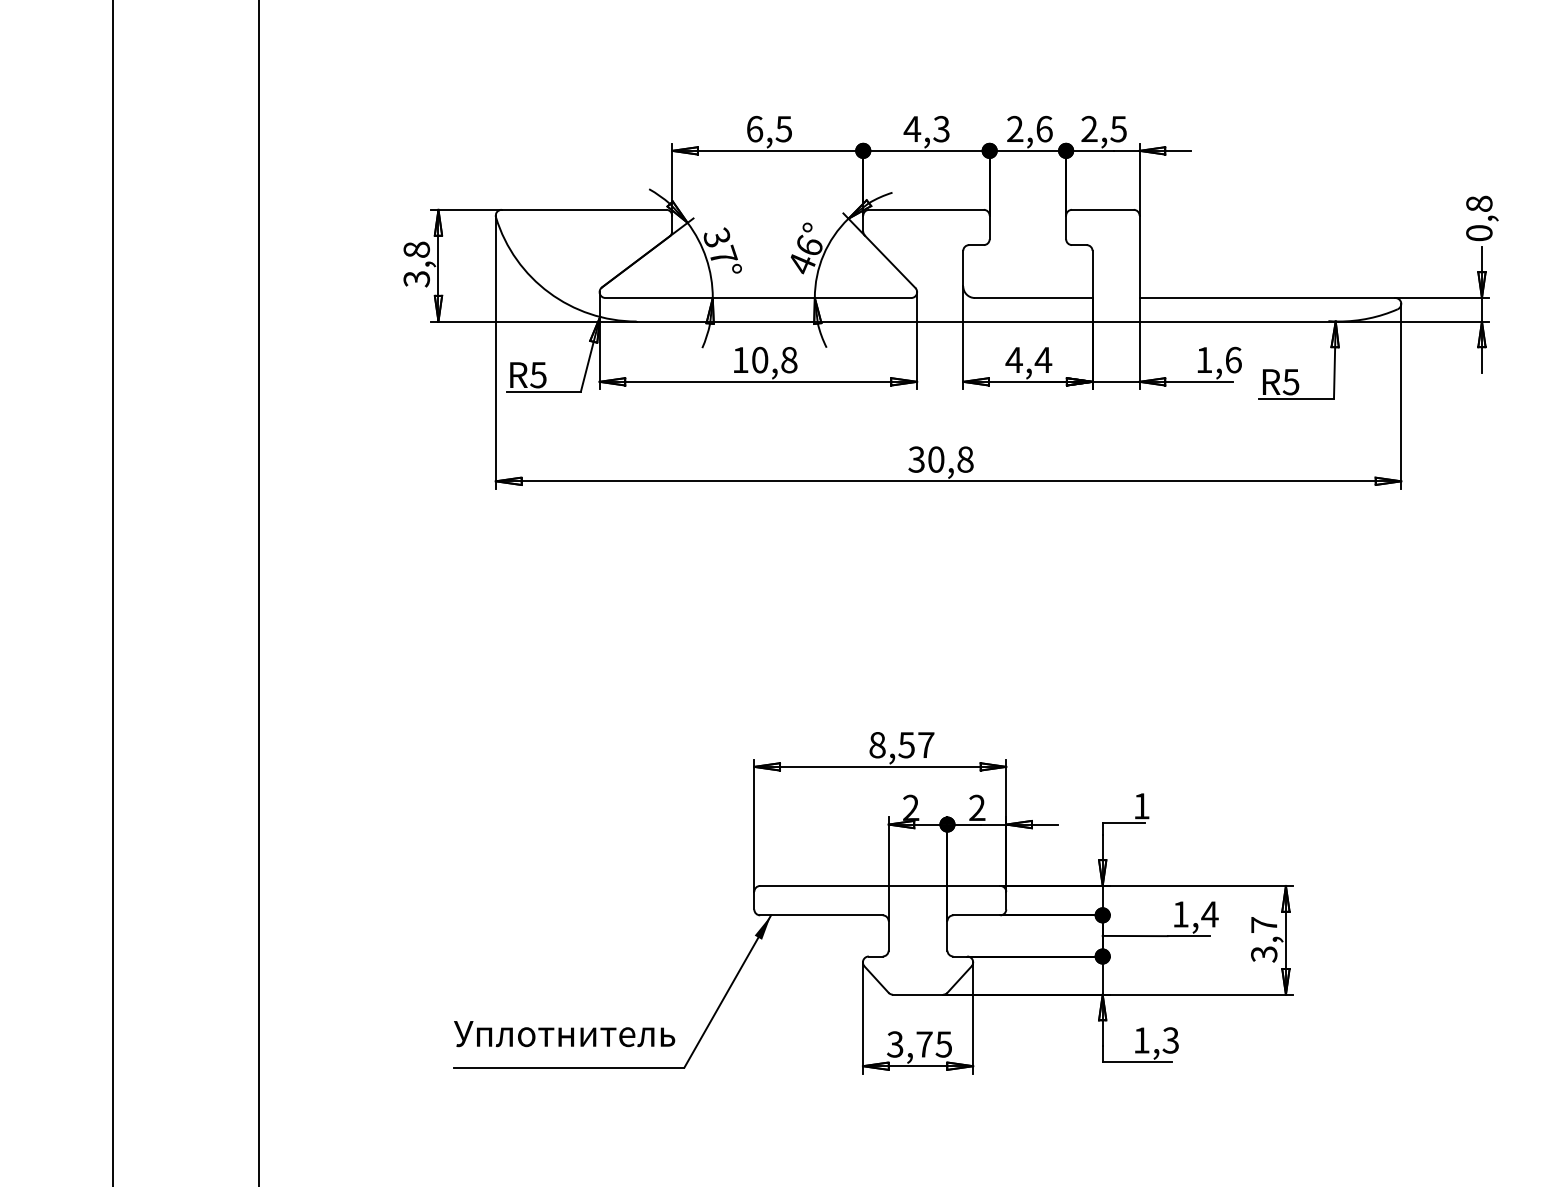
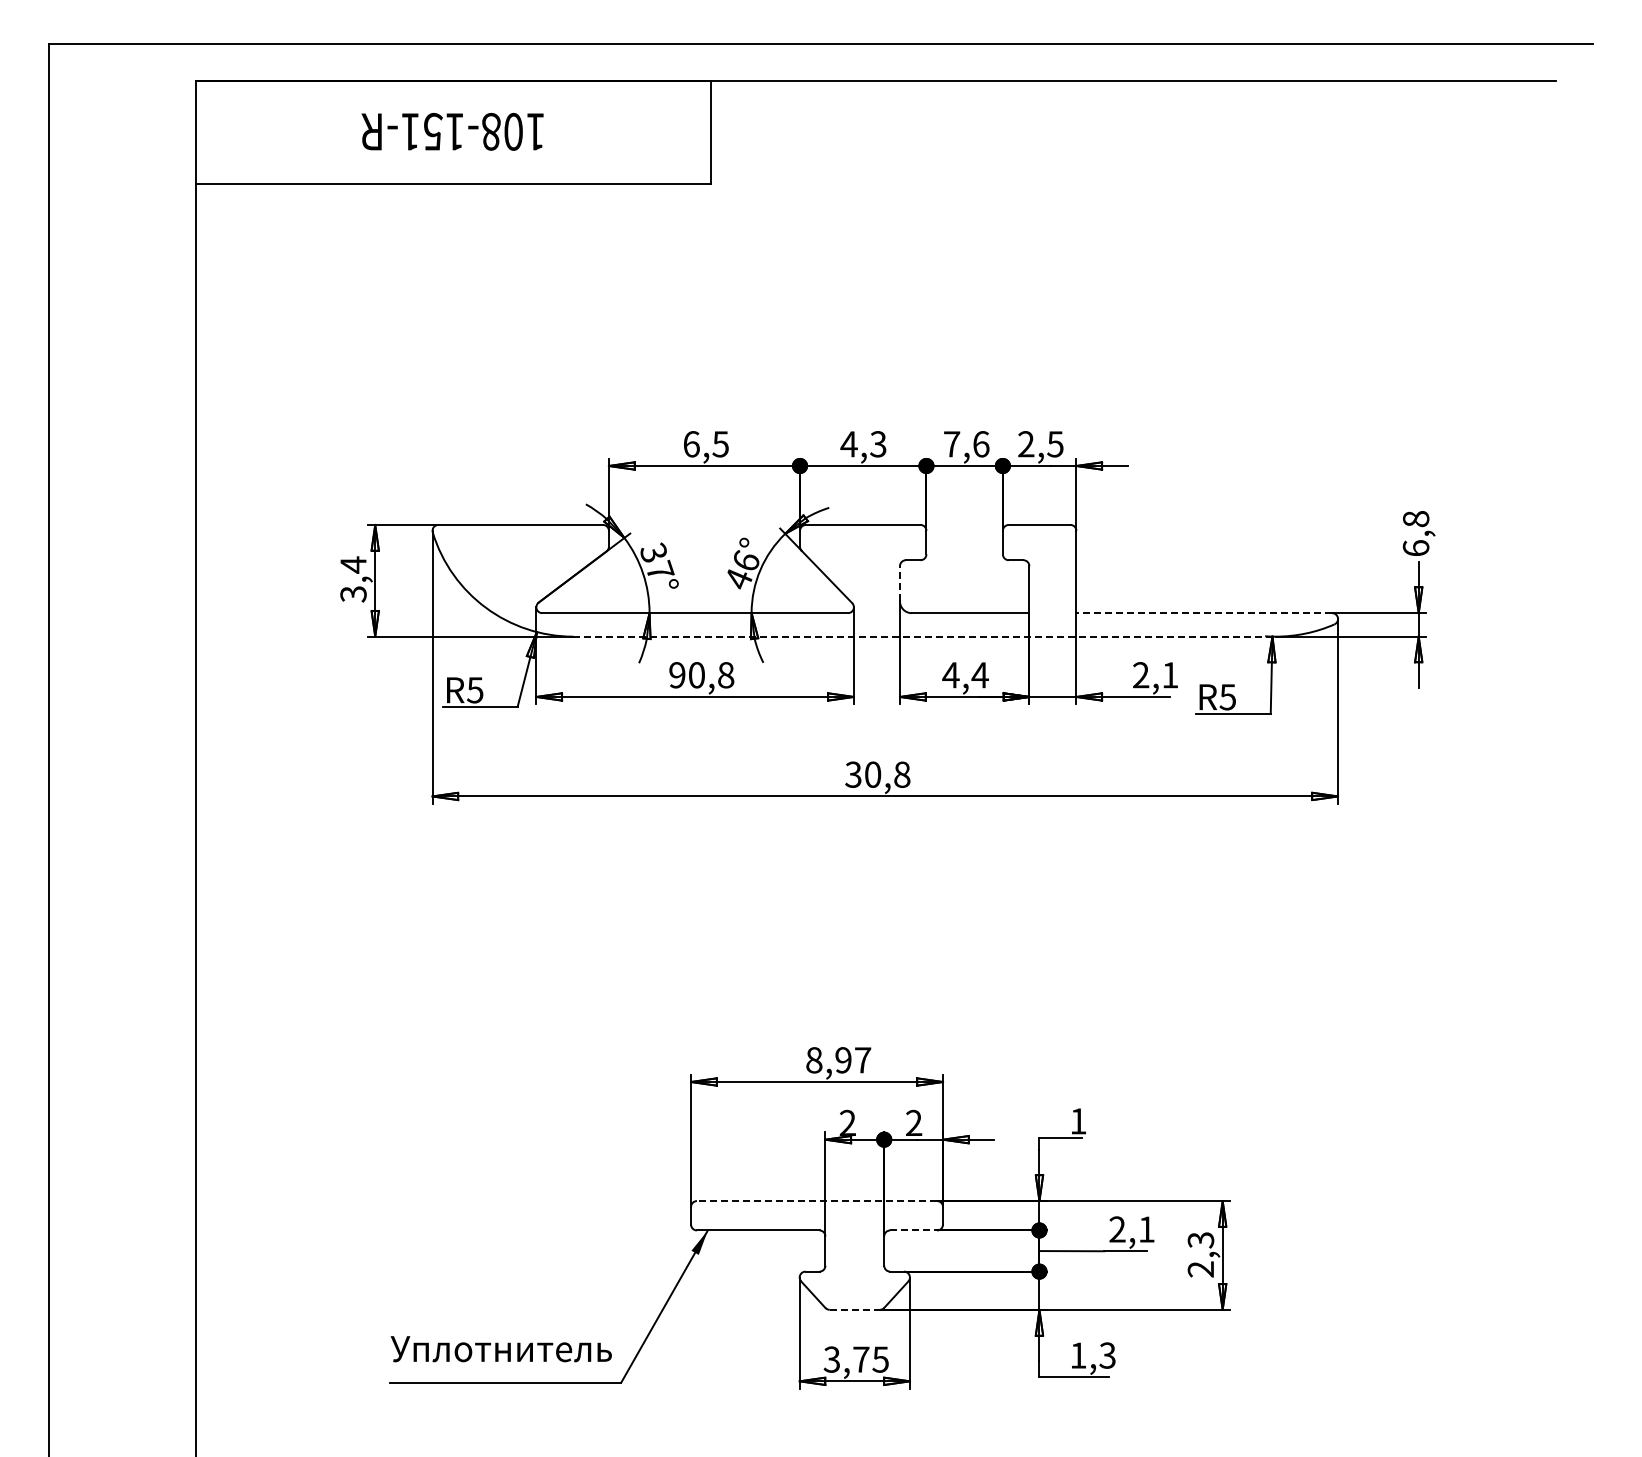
text: (1015, 129) -> (952, 444), 2,6 -> 7,6
text: (1478, 233) -> (1415, 548), 0,8 -> 6,8
text: (416, 249) -> (353, 564), 3,8 -> 3,4
line: (962, 268) -> (899, 583), solid -> dashed
line: (1267, 298) -> (1204, 613), solid -> dashed
line: (988, 321) -> (925, 636), solid -> dashed
text: (740, 360) -> (677, 675), 10,8 -> 90,8
text: (1218, 360) -> (1155, 675), 1,6 -> 2,1
text: (906, 745) -> (843, 1060), 8,57 -> 8,97
line: (879, 886) -> (816, 1201), solid -> dashed
text: (1195, 914) -> (1132, 1229), 1,4 -> 2,1
line: (976, 915) -> (913, 1230), solid -> dashed
text: (1263, 939) -> (1200, 1254), 3,7 -> 2,3
line: (918, 994) -> (855, 1309), solid -> dashed

